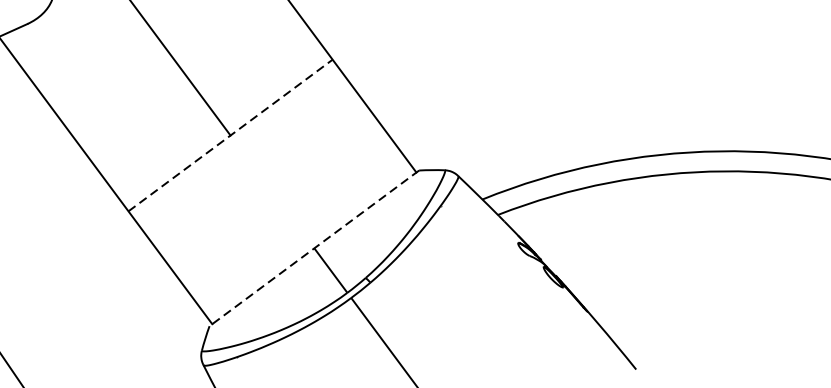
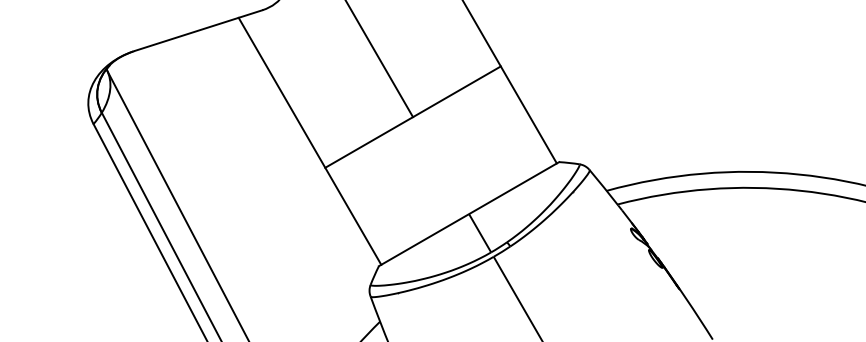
line: (231, 134) -> (413, 116), dashed -> solid
line: (313, 248) -> (468, 214), dashed -> solid

